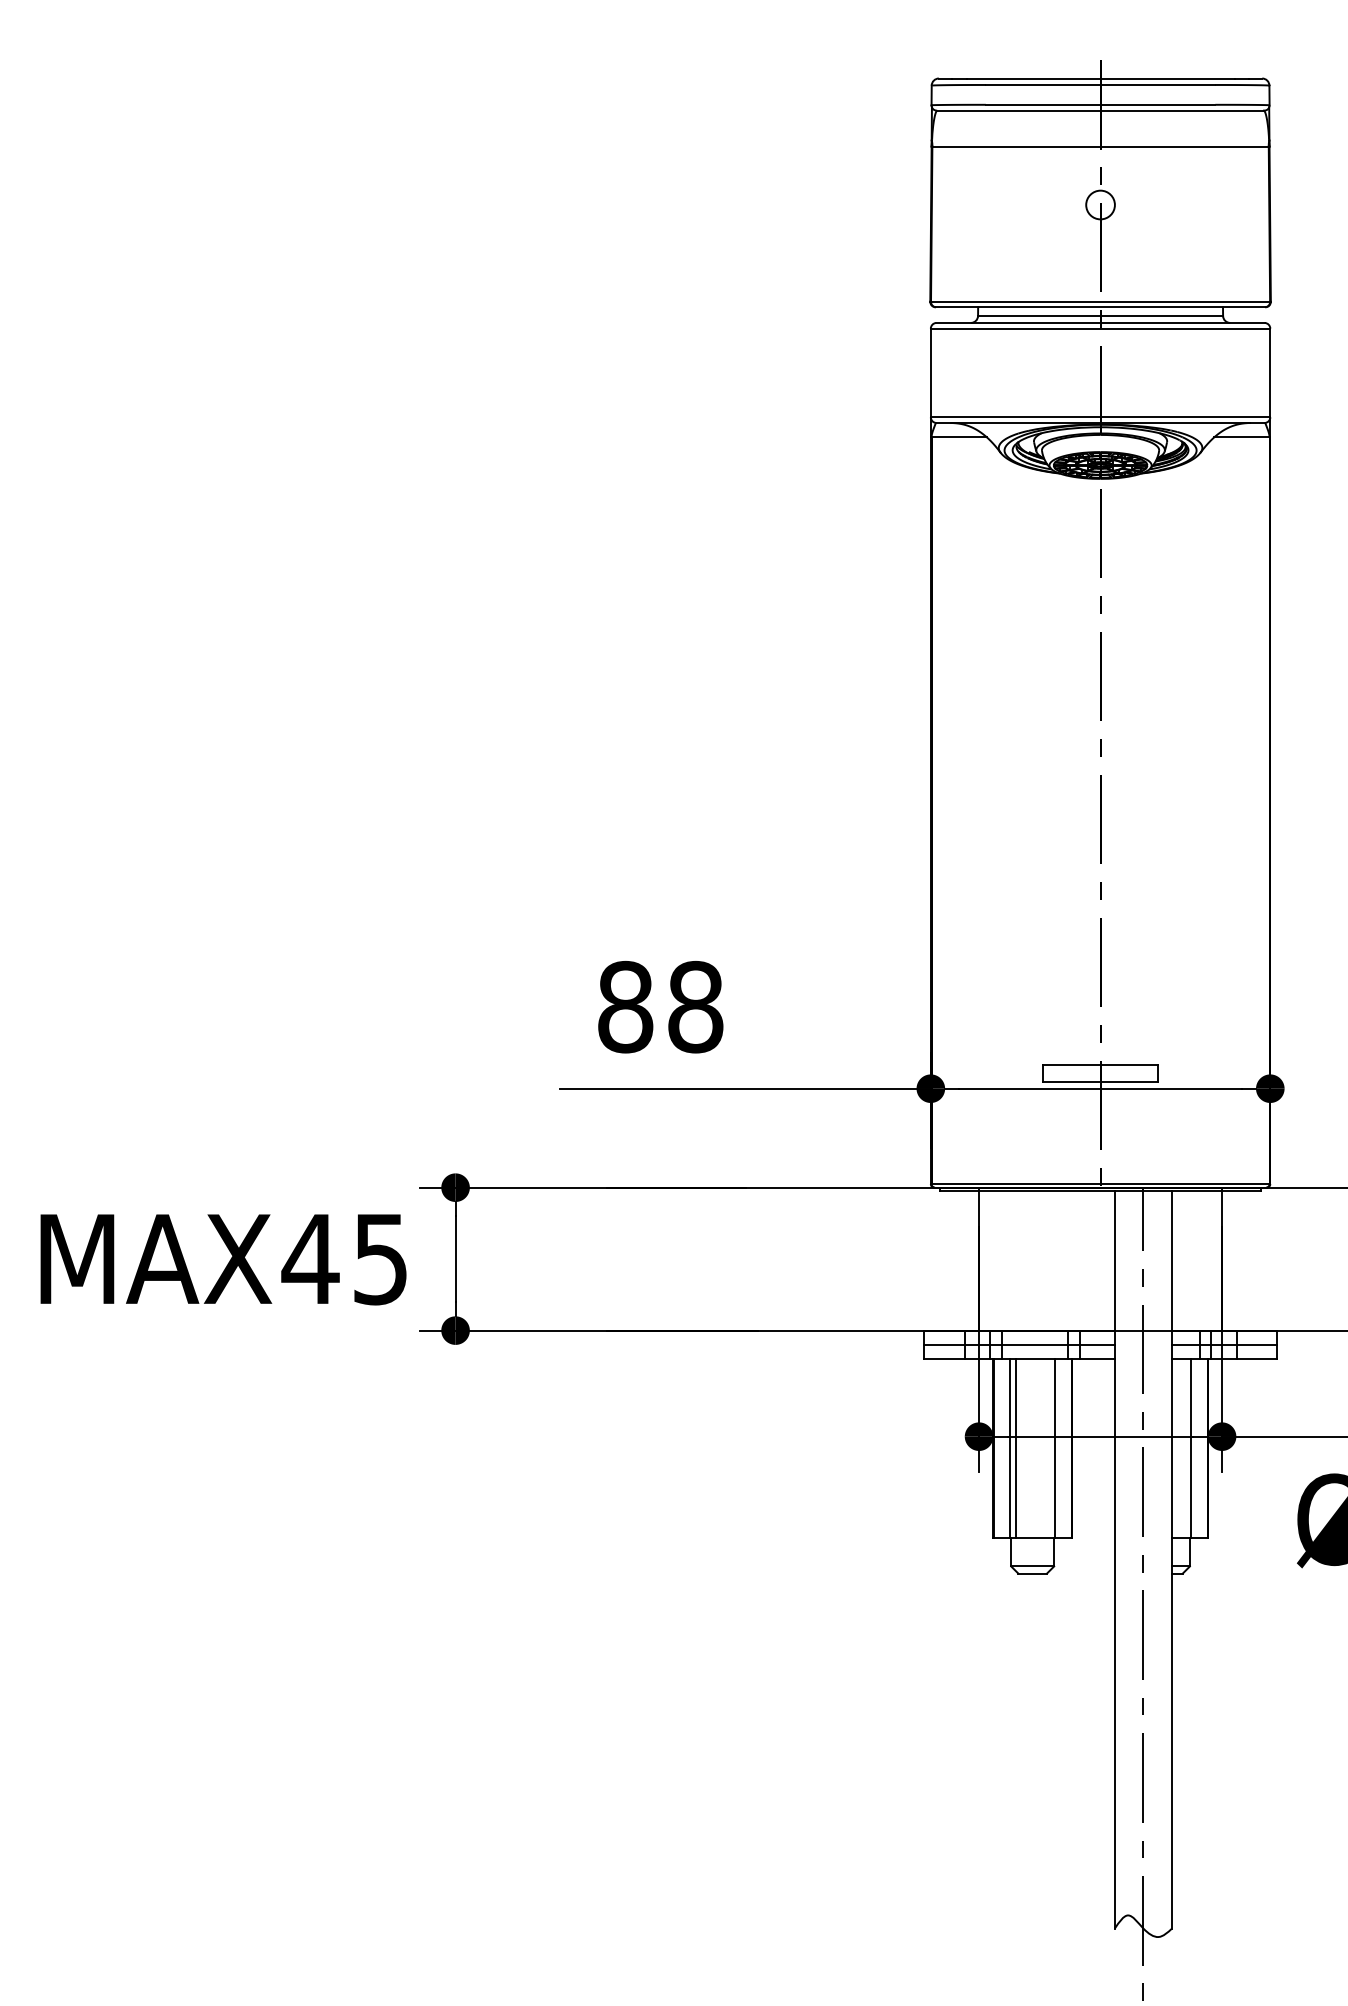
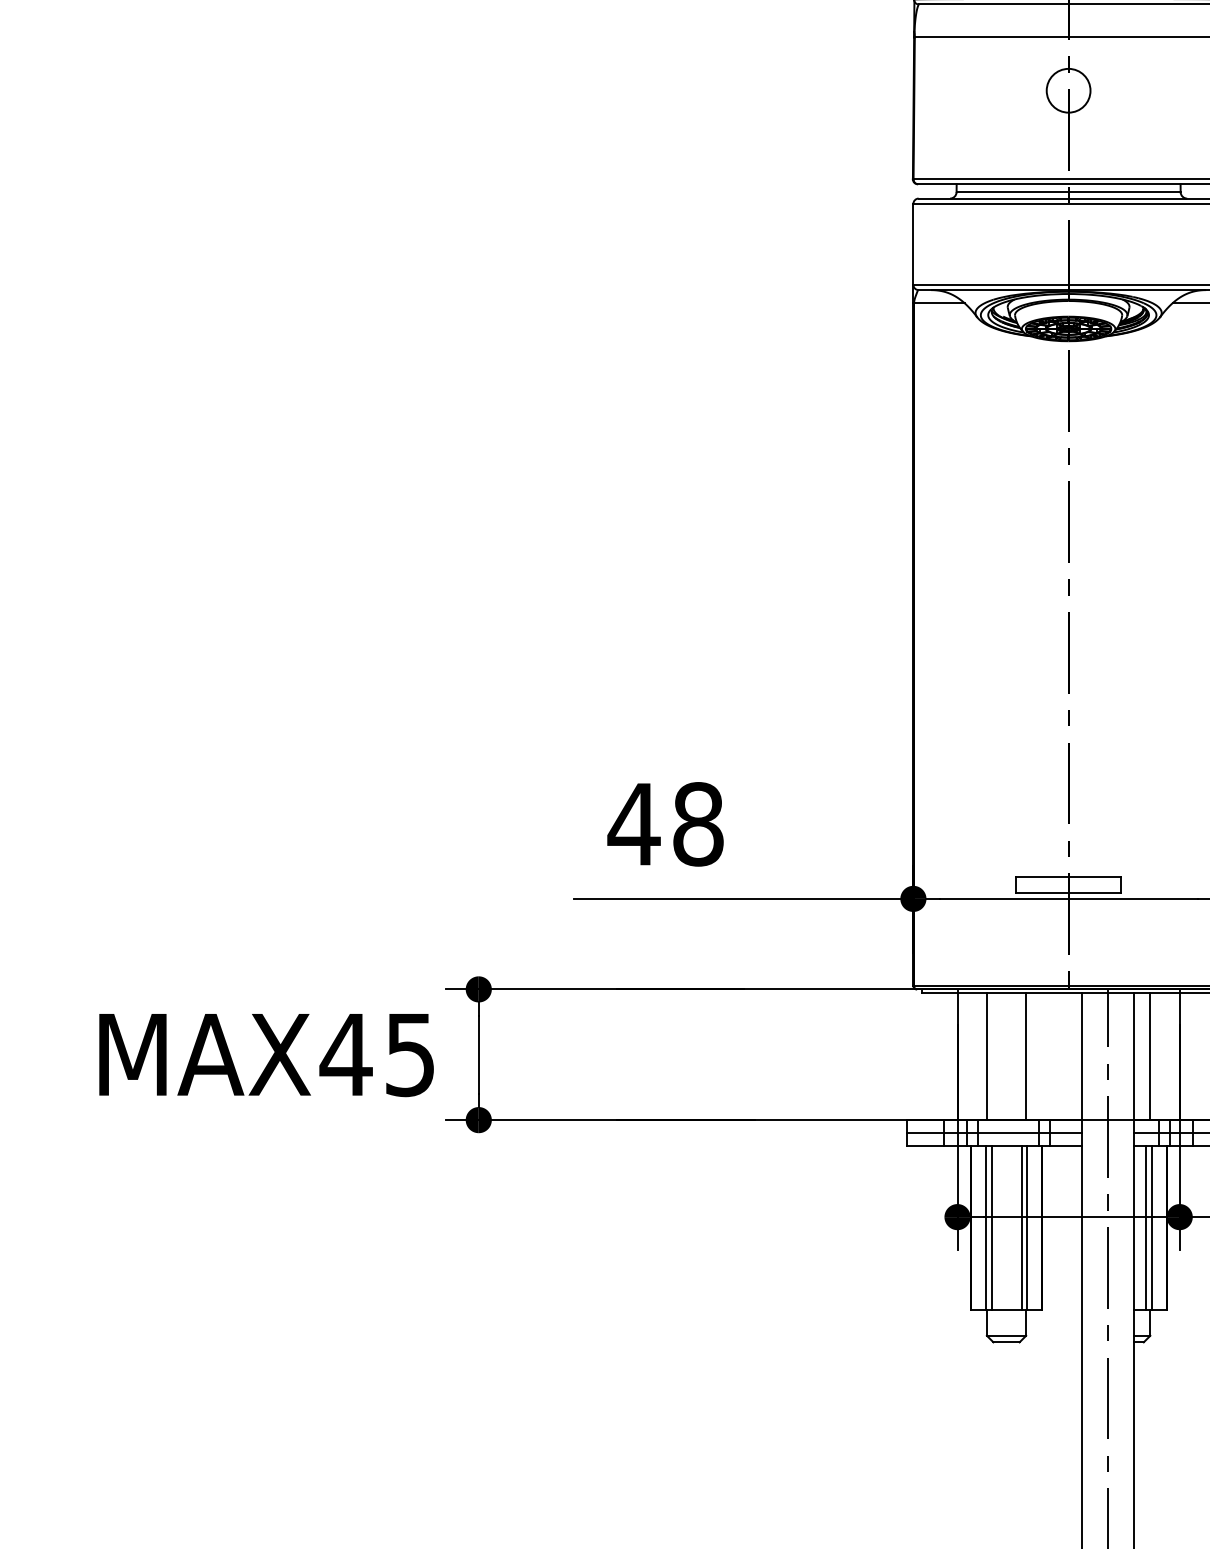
circle: (1100, 204) -> (1068, 90), size x1.67
text: (625, 1006) -> (634, 823), 88 -> 48
line: (1011, 1260) -> (987, 1056), added
line: (1054, 1260) -> (1026, 1056), added
line: (1189, 1260) -> (1149, 1056), added
line: (1049, 1448) -> (1021, 1227), added
line: (1184, 1448) -> (1145, 1227), added

